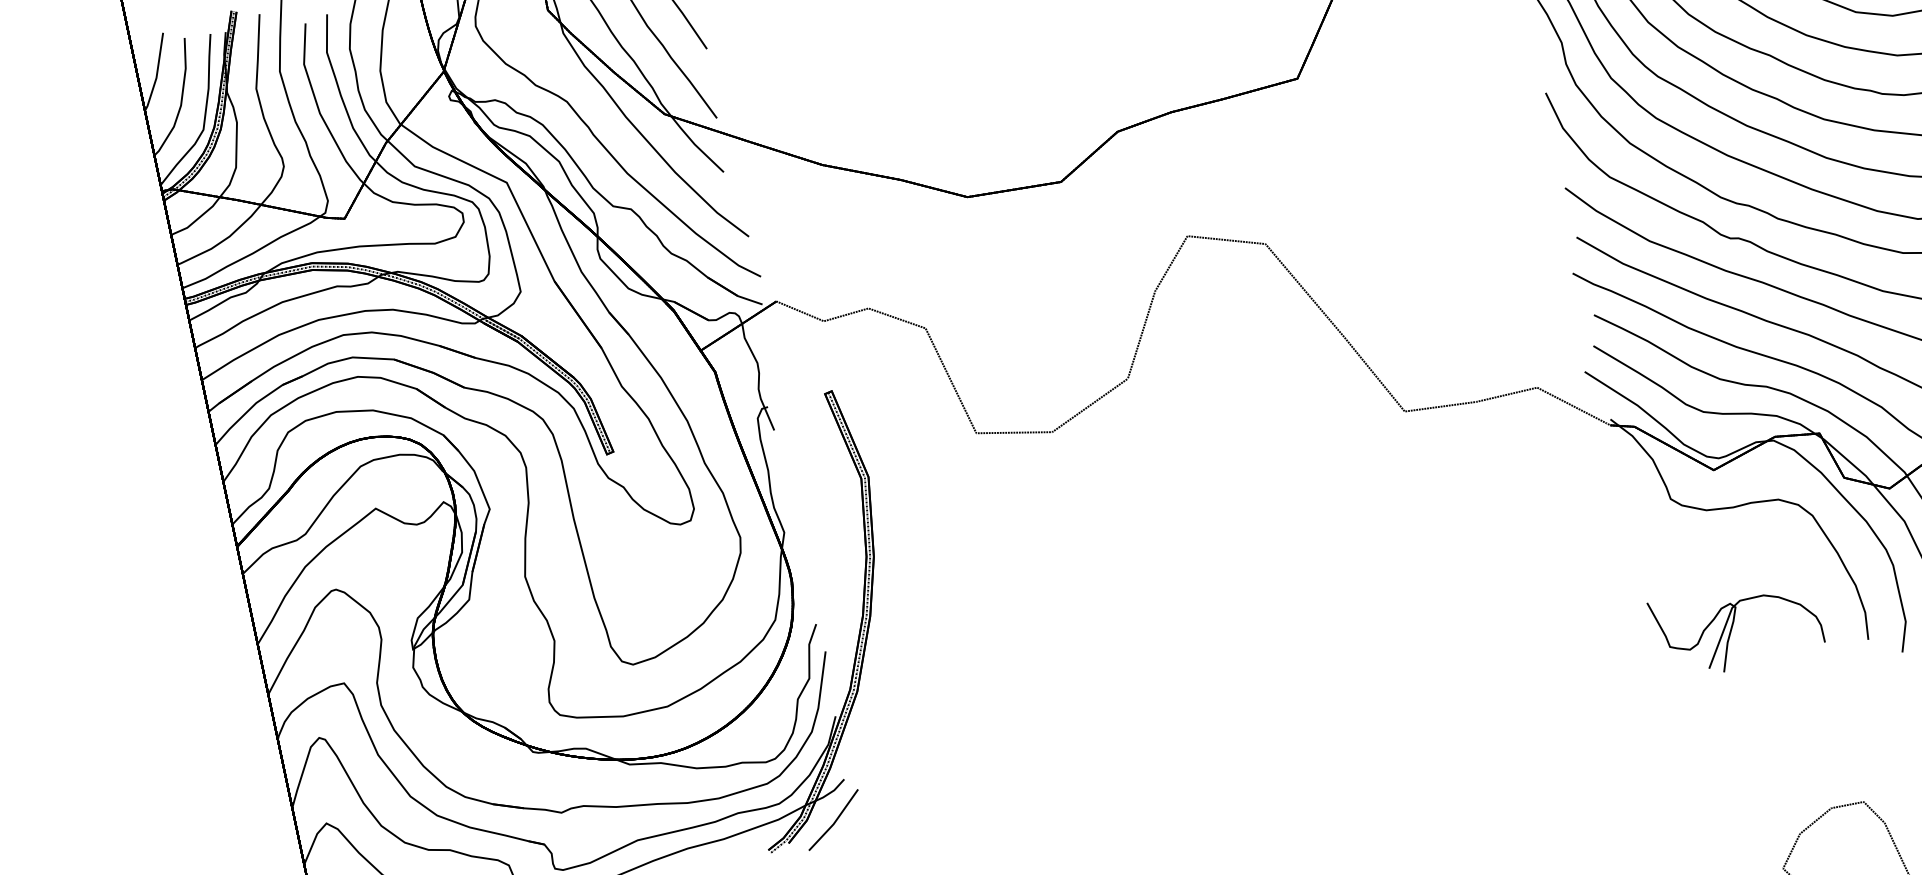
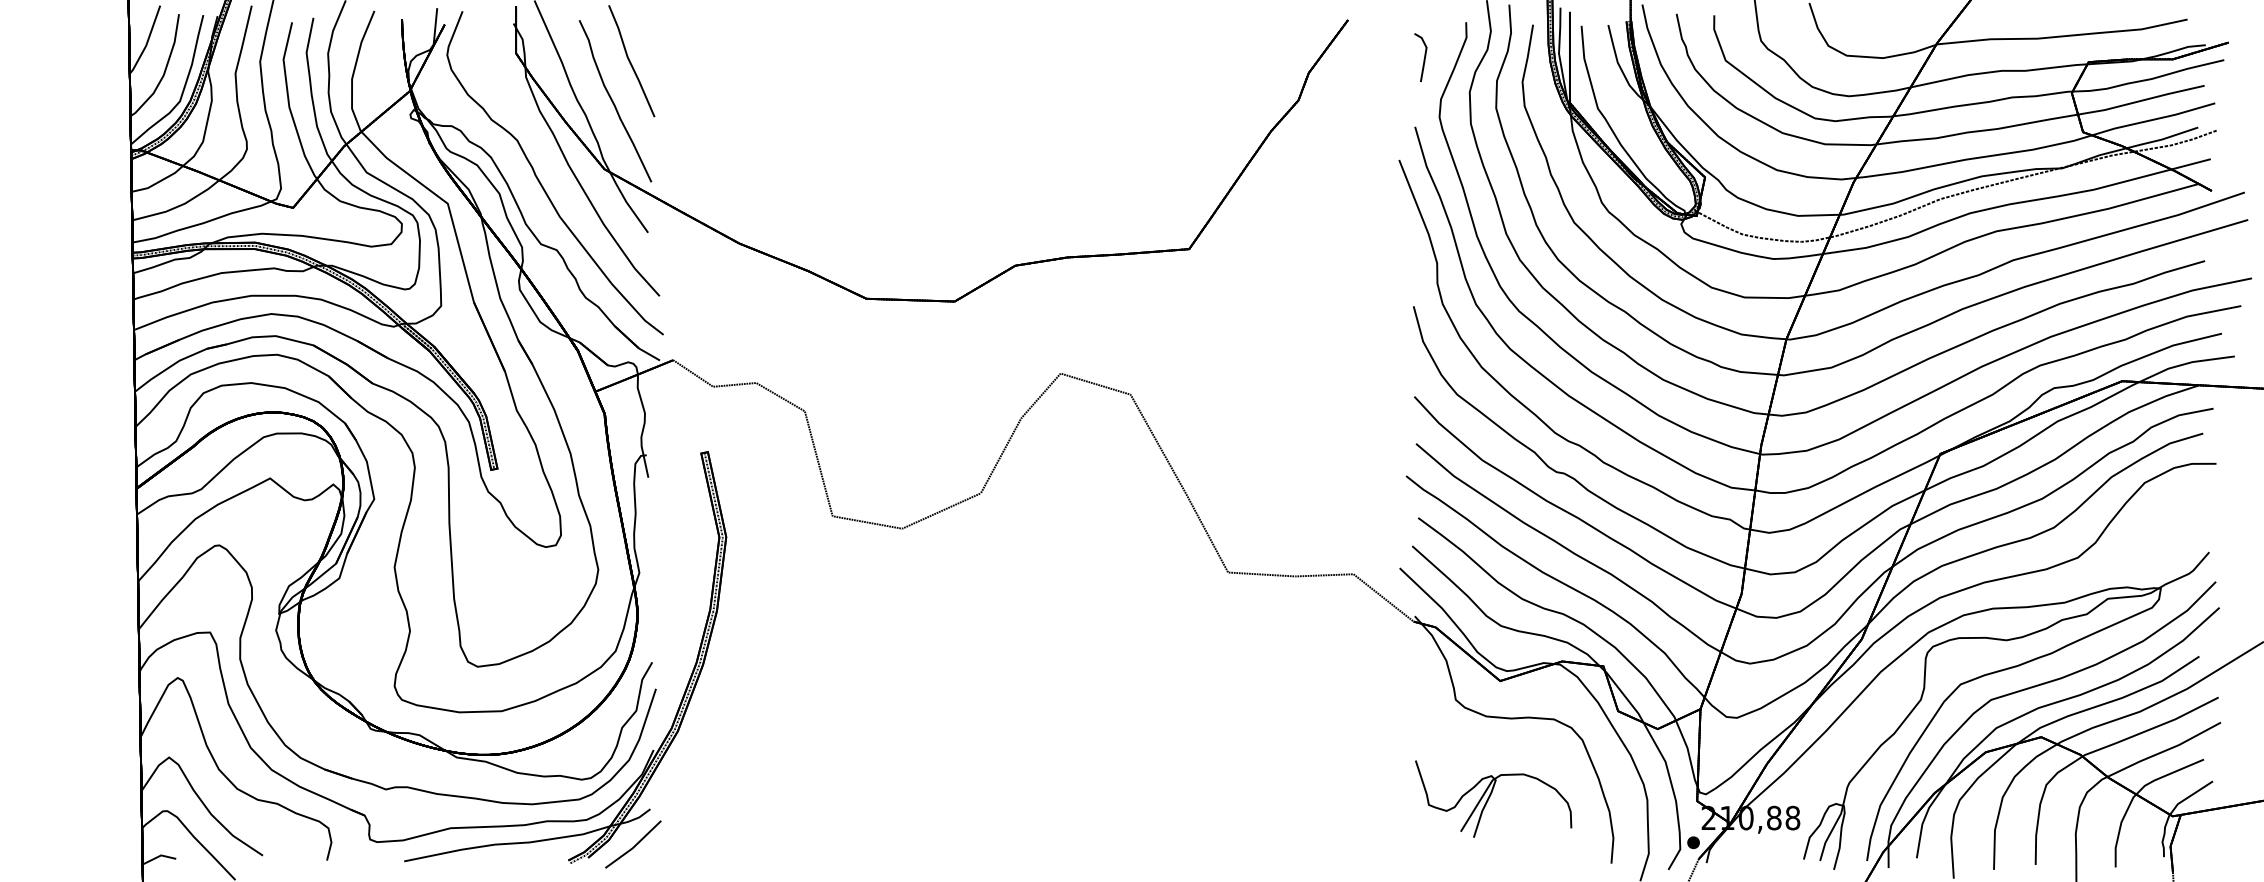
part: (1736, 626) -> (1493, 798), moved

